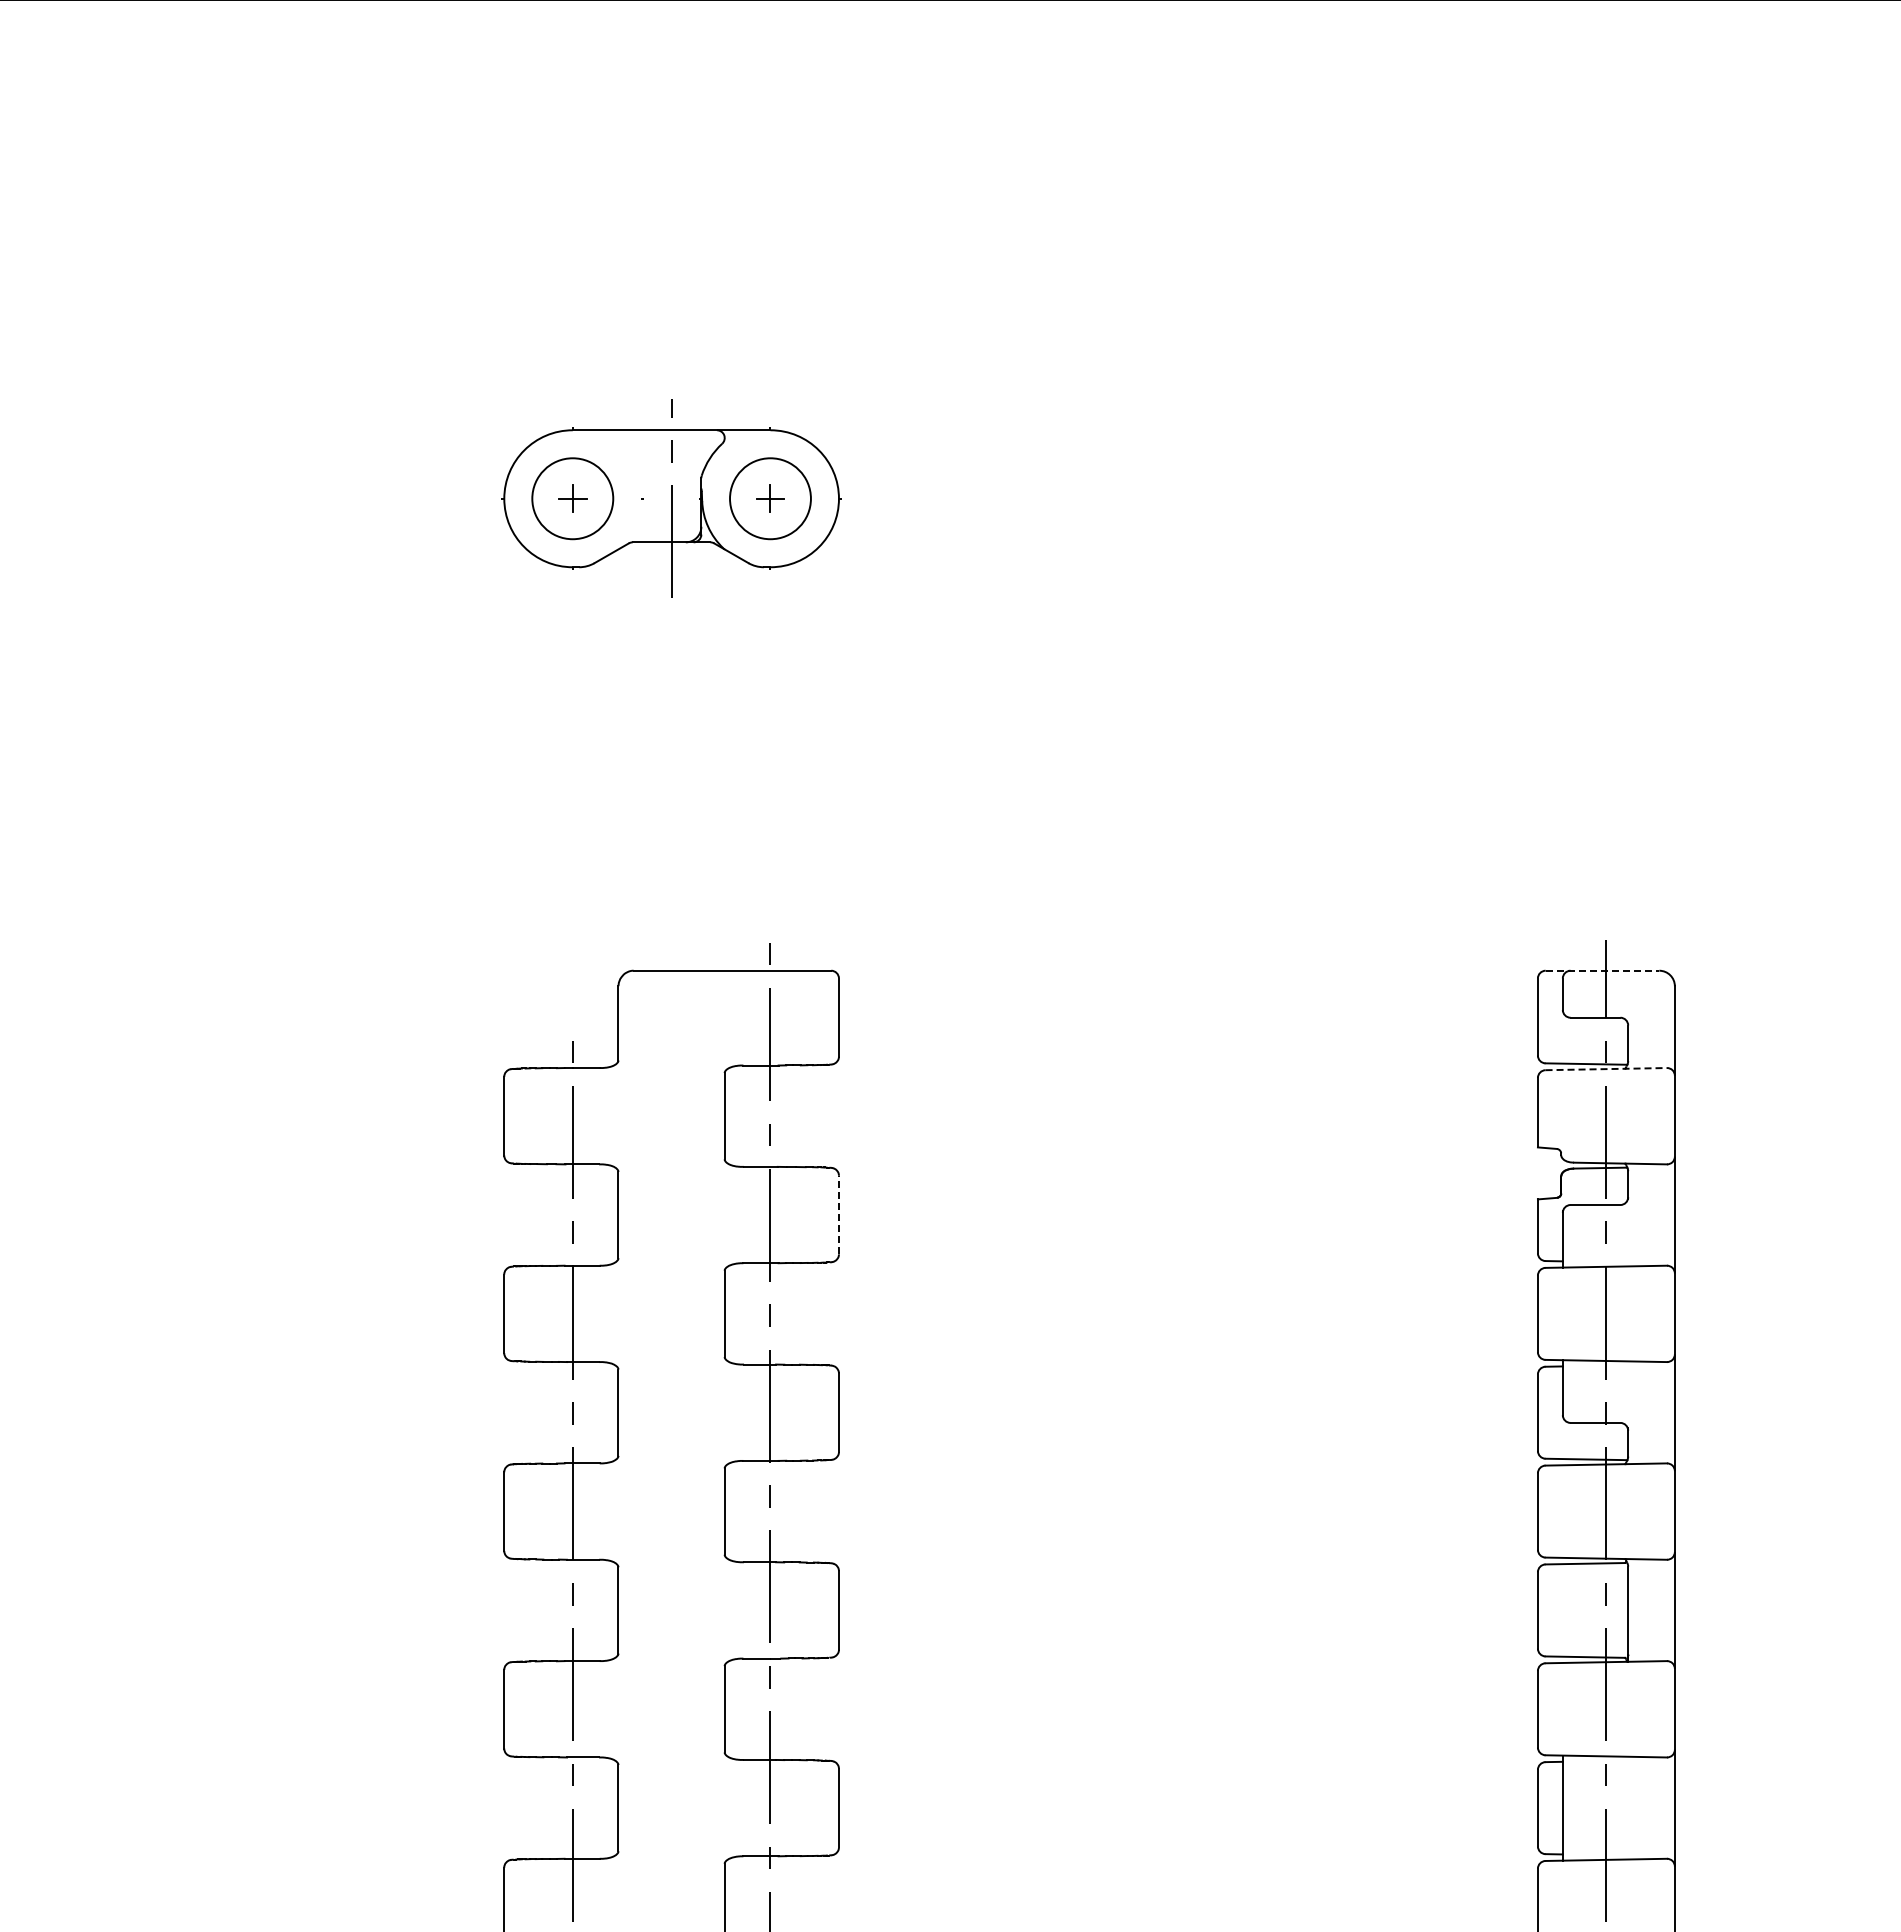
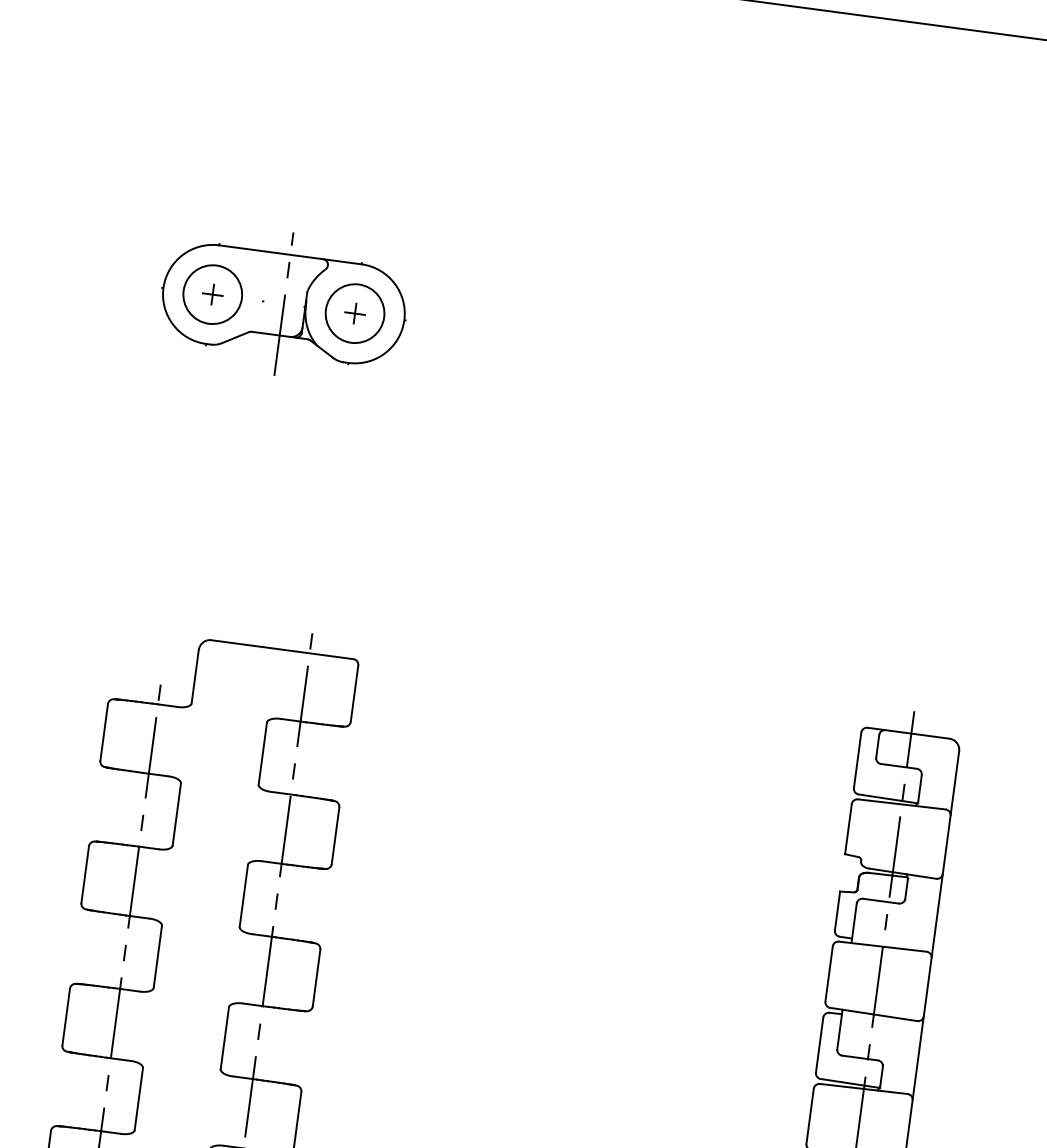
line: (1602, 970) -> (908, 733), dashed -> solid
line: (1606, 1069) -> (901, 804), dashed -> solid
line: (838, 1214) -> (335, 835), dashed -> solid

